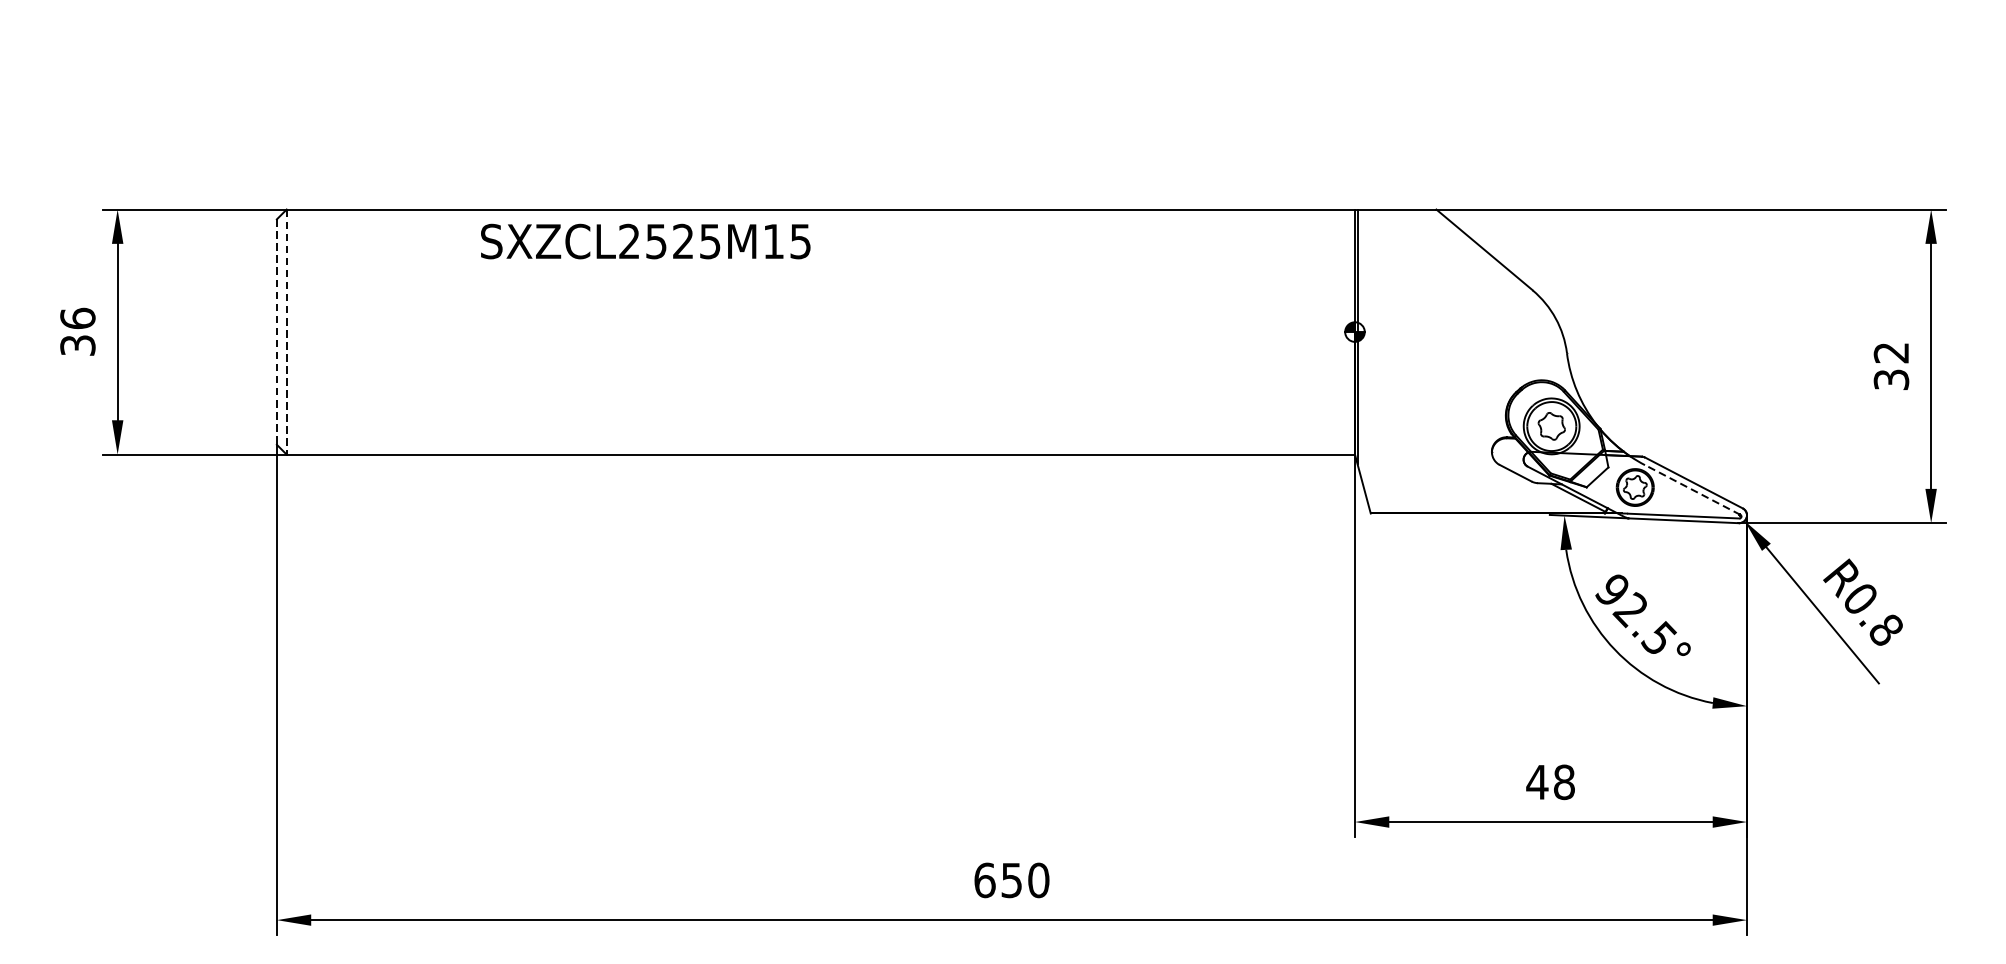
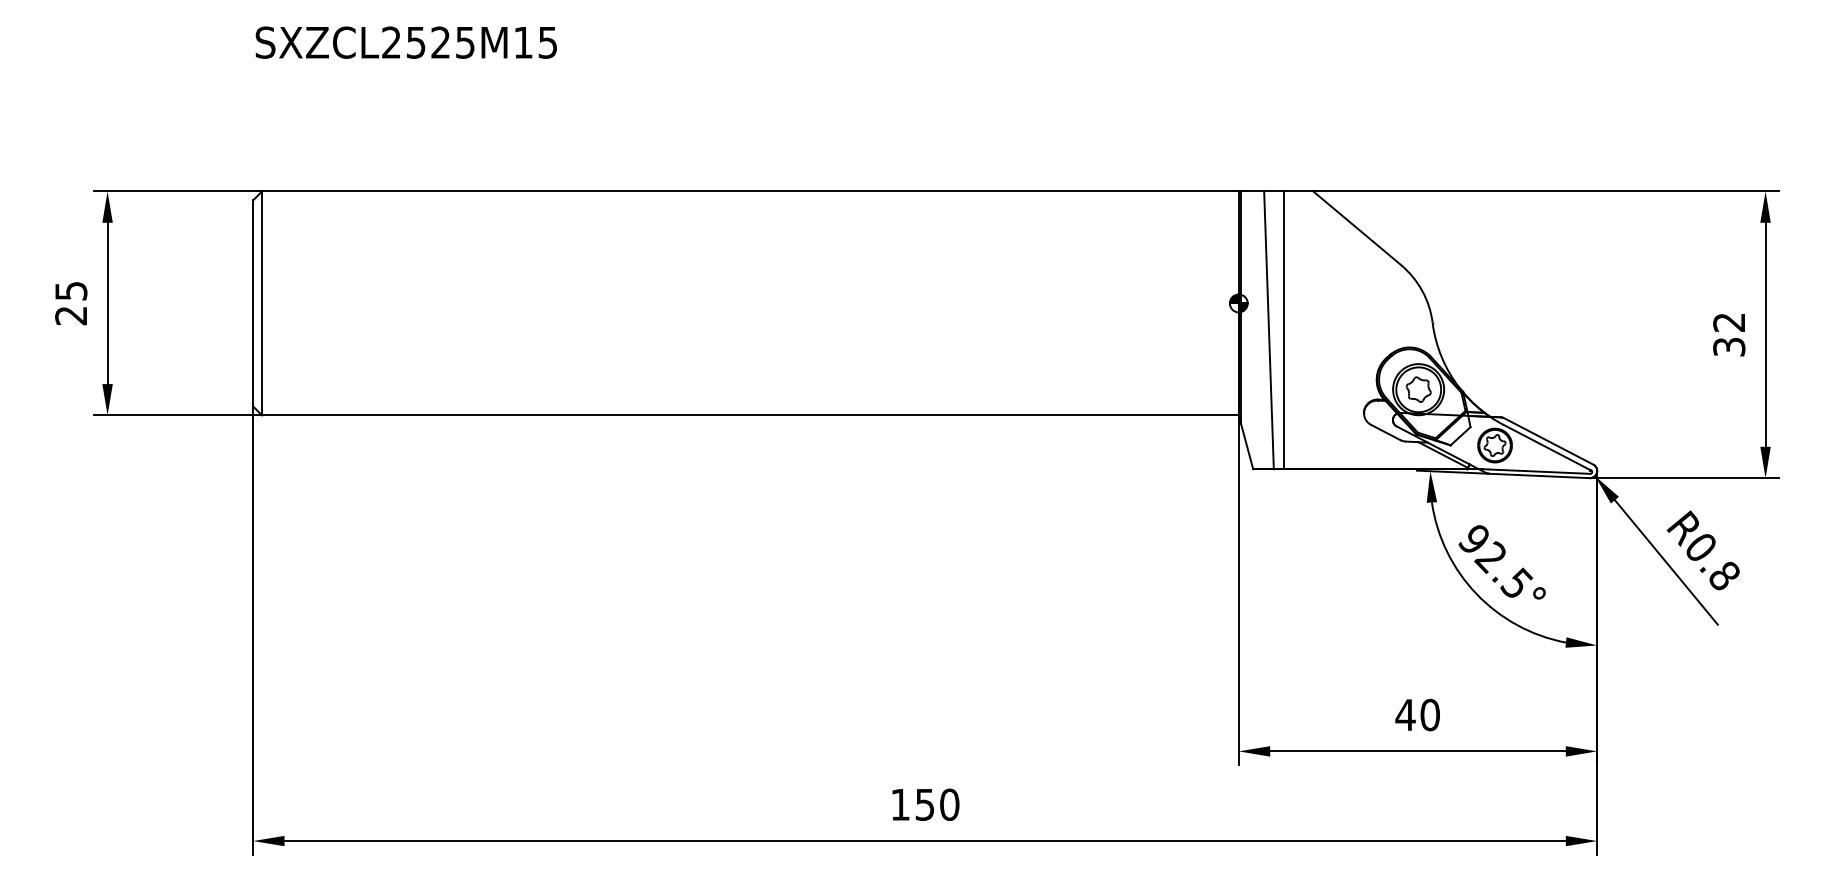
text: (644, 241) -> (405, 42), moved
text: (78, 332) -> (71, 303), 36 -> 25
line: (277, 332) -> (253, 303), dashed -> solid
line: (287, 332) -> (262, 303), dashed -> solid
line: (1387, 361) -> (1268, 330), added
line: (1403, 361) -> (1283, 330), added
line: (1692, 489) -> (1547, 447), dashed -> solid
text: (1563, 782) -> (1429, 715), 48 -> 40
text: (984, 880) -> (900, 804), 650 -> 150

